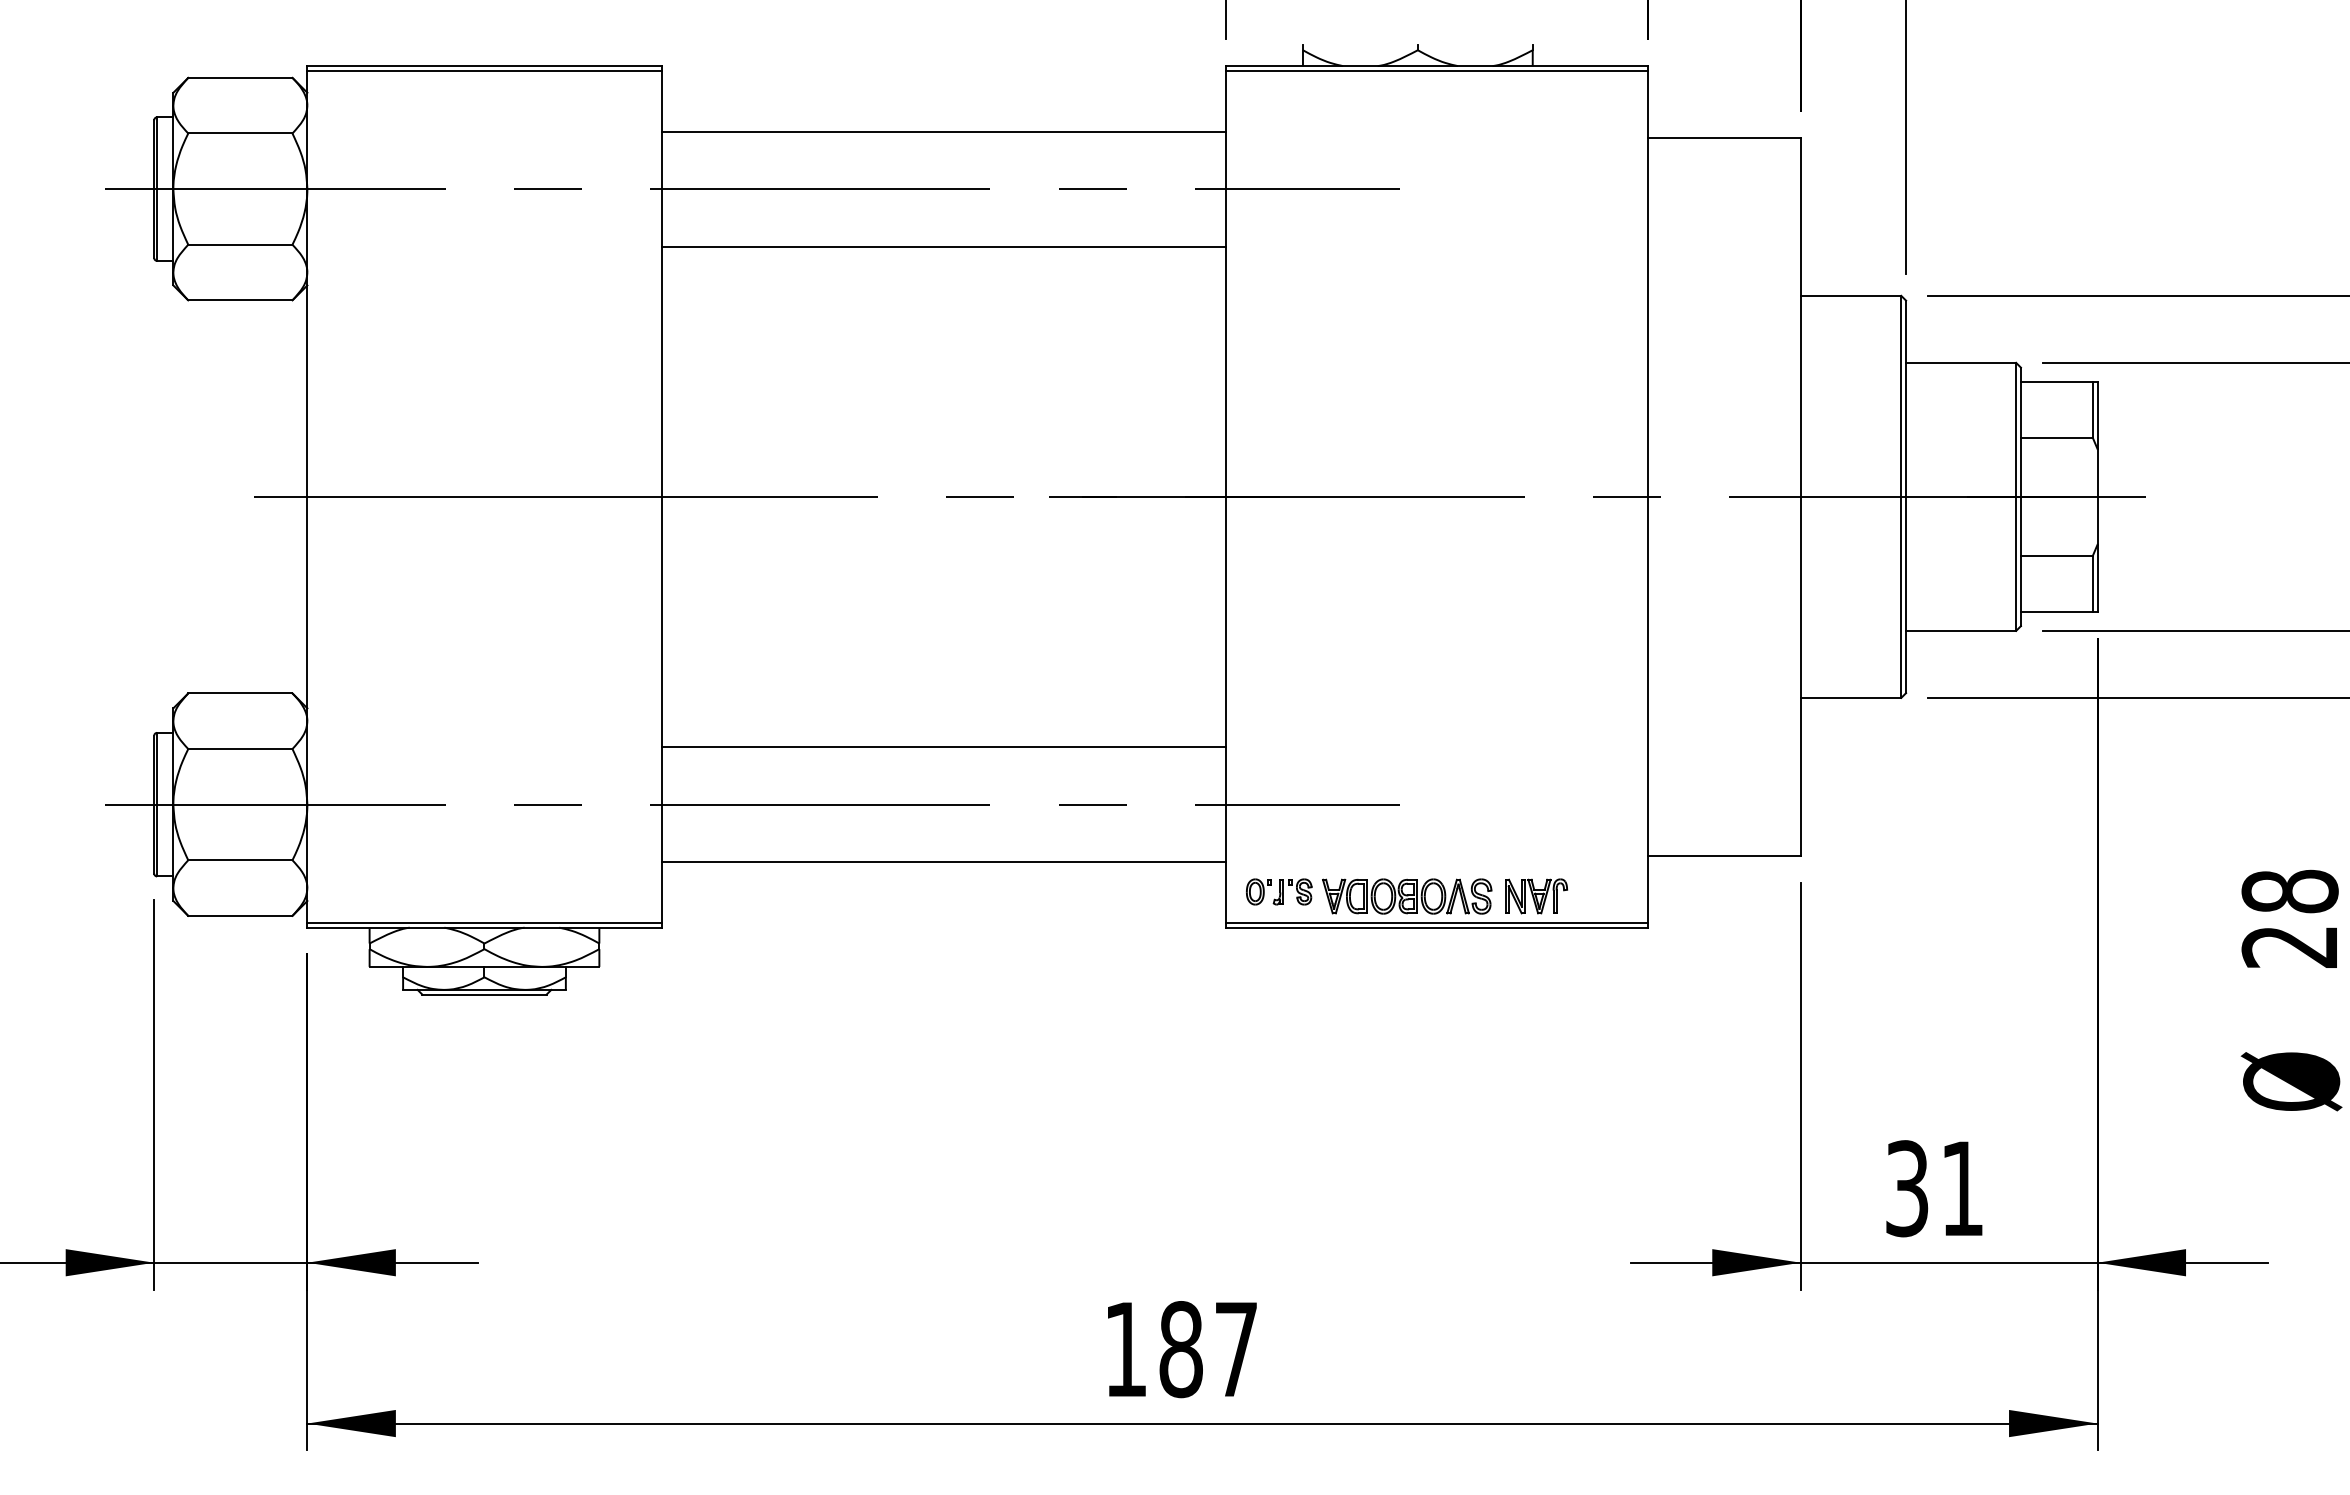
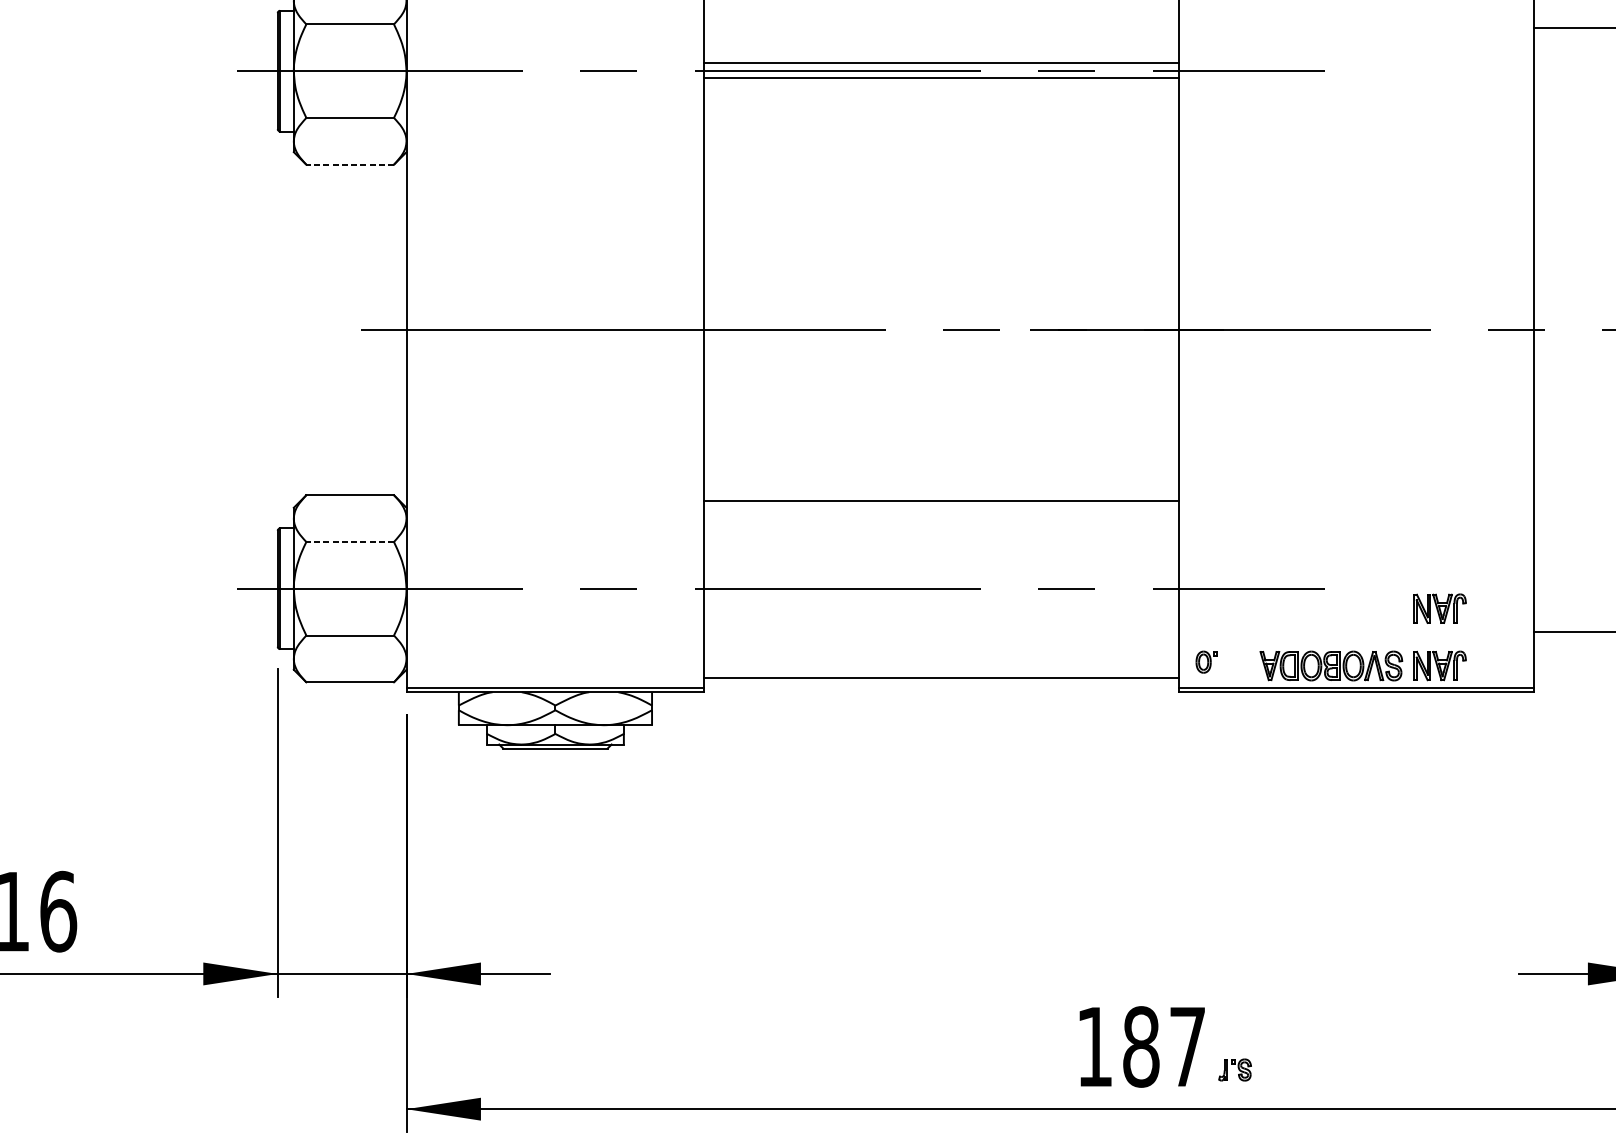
line: (943, 131) -> (941, 63), moved
line: (943, 246) -> (941, 78), moved
line: (239, 300) -> (349, 164), solid -> dashed
line: (943, 747) -> (941, 501), moved
line: (239, 749) -> (349, 542), solid -> dashed
part: (1536, 828) -> (1440, 608), added
line: (943, 862) -> (941, 678), moved
part: (1292, 891) -> (1234, 1069), moved

